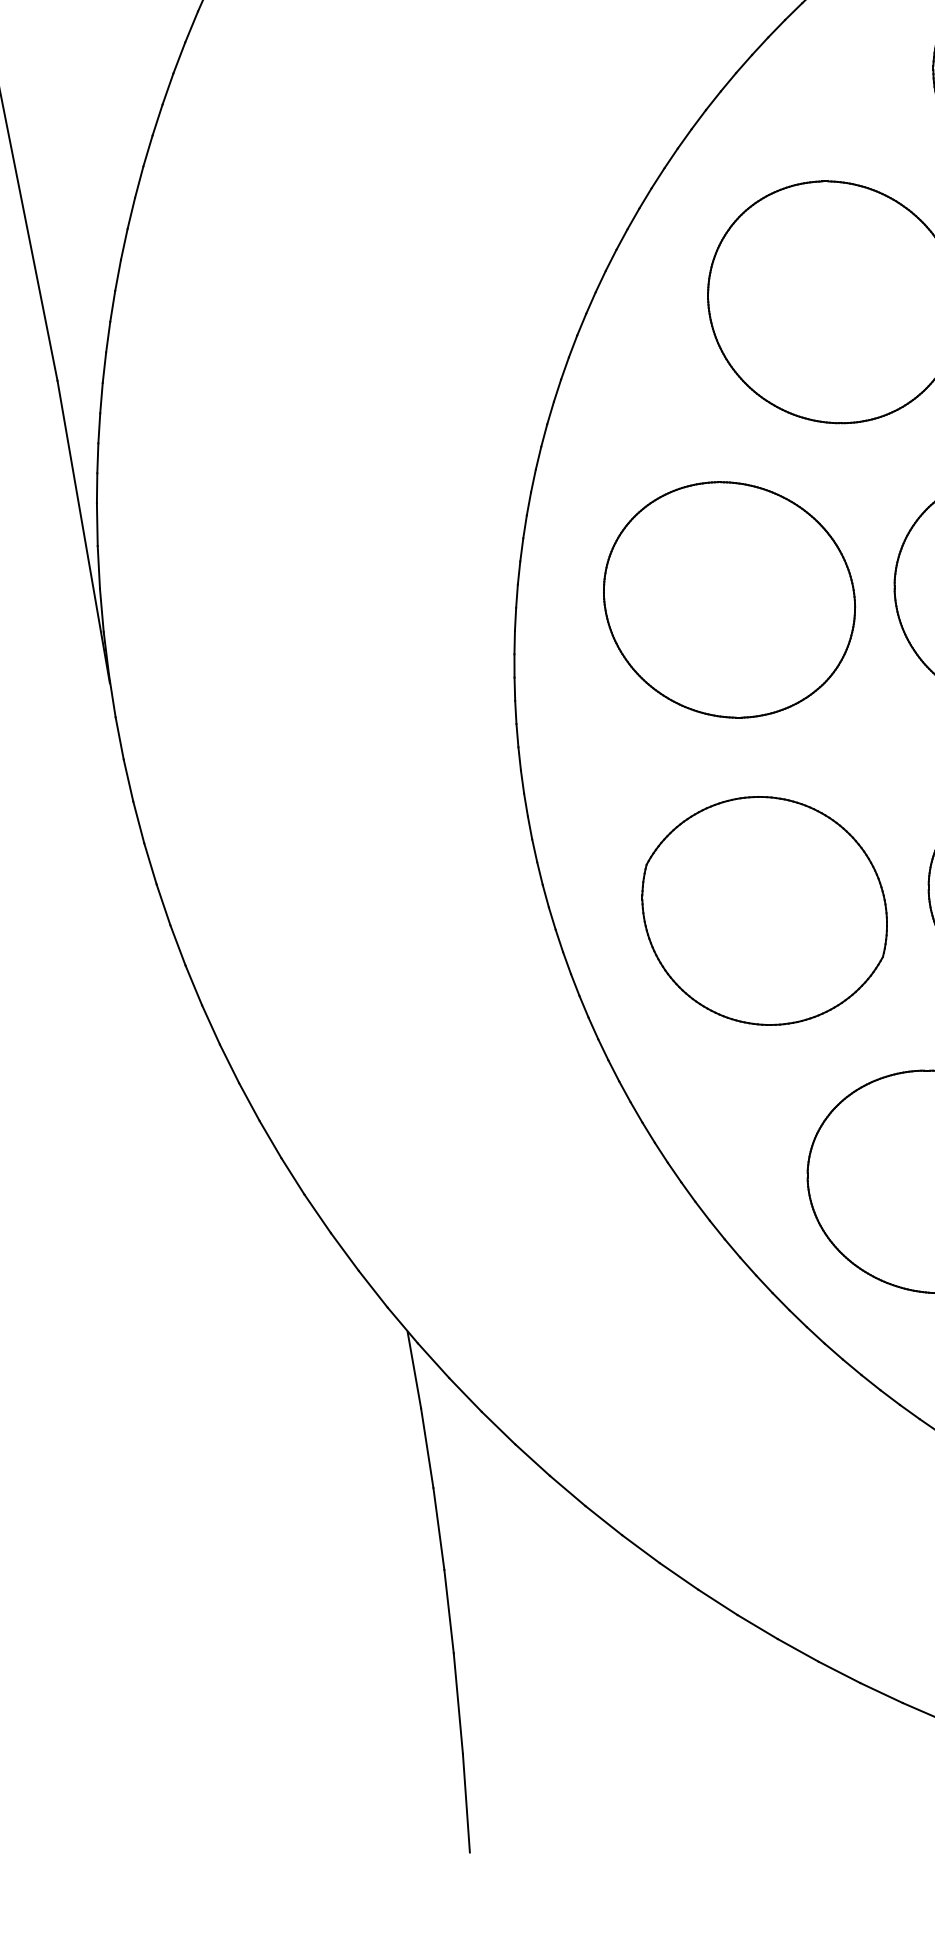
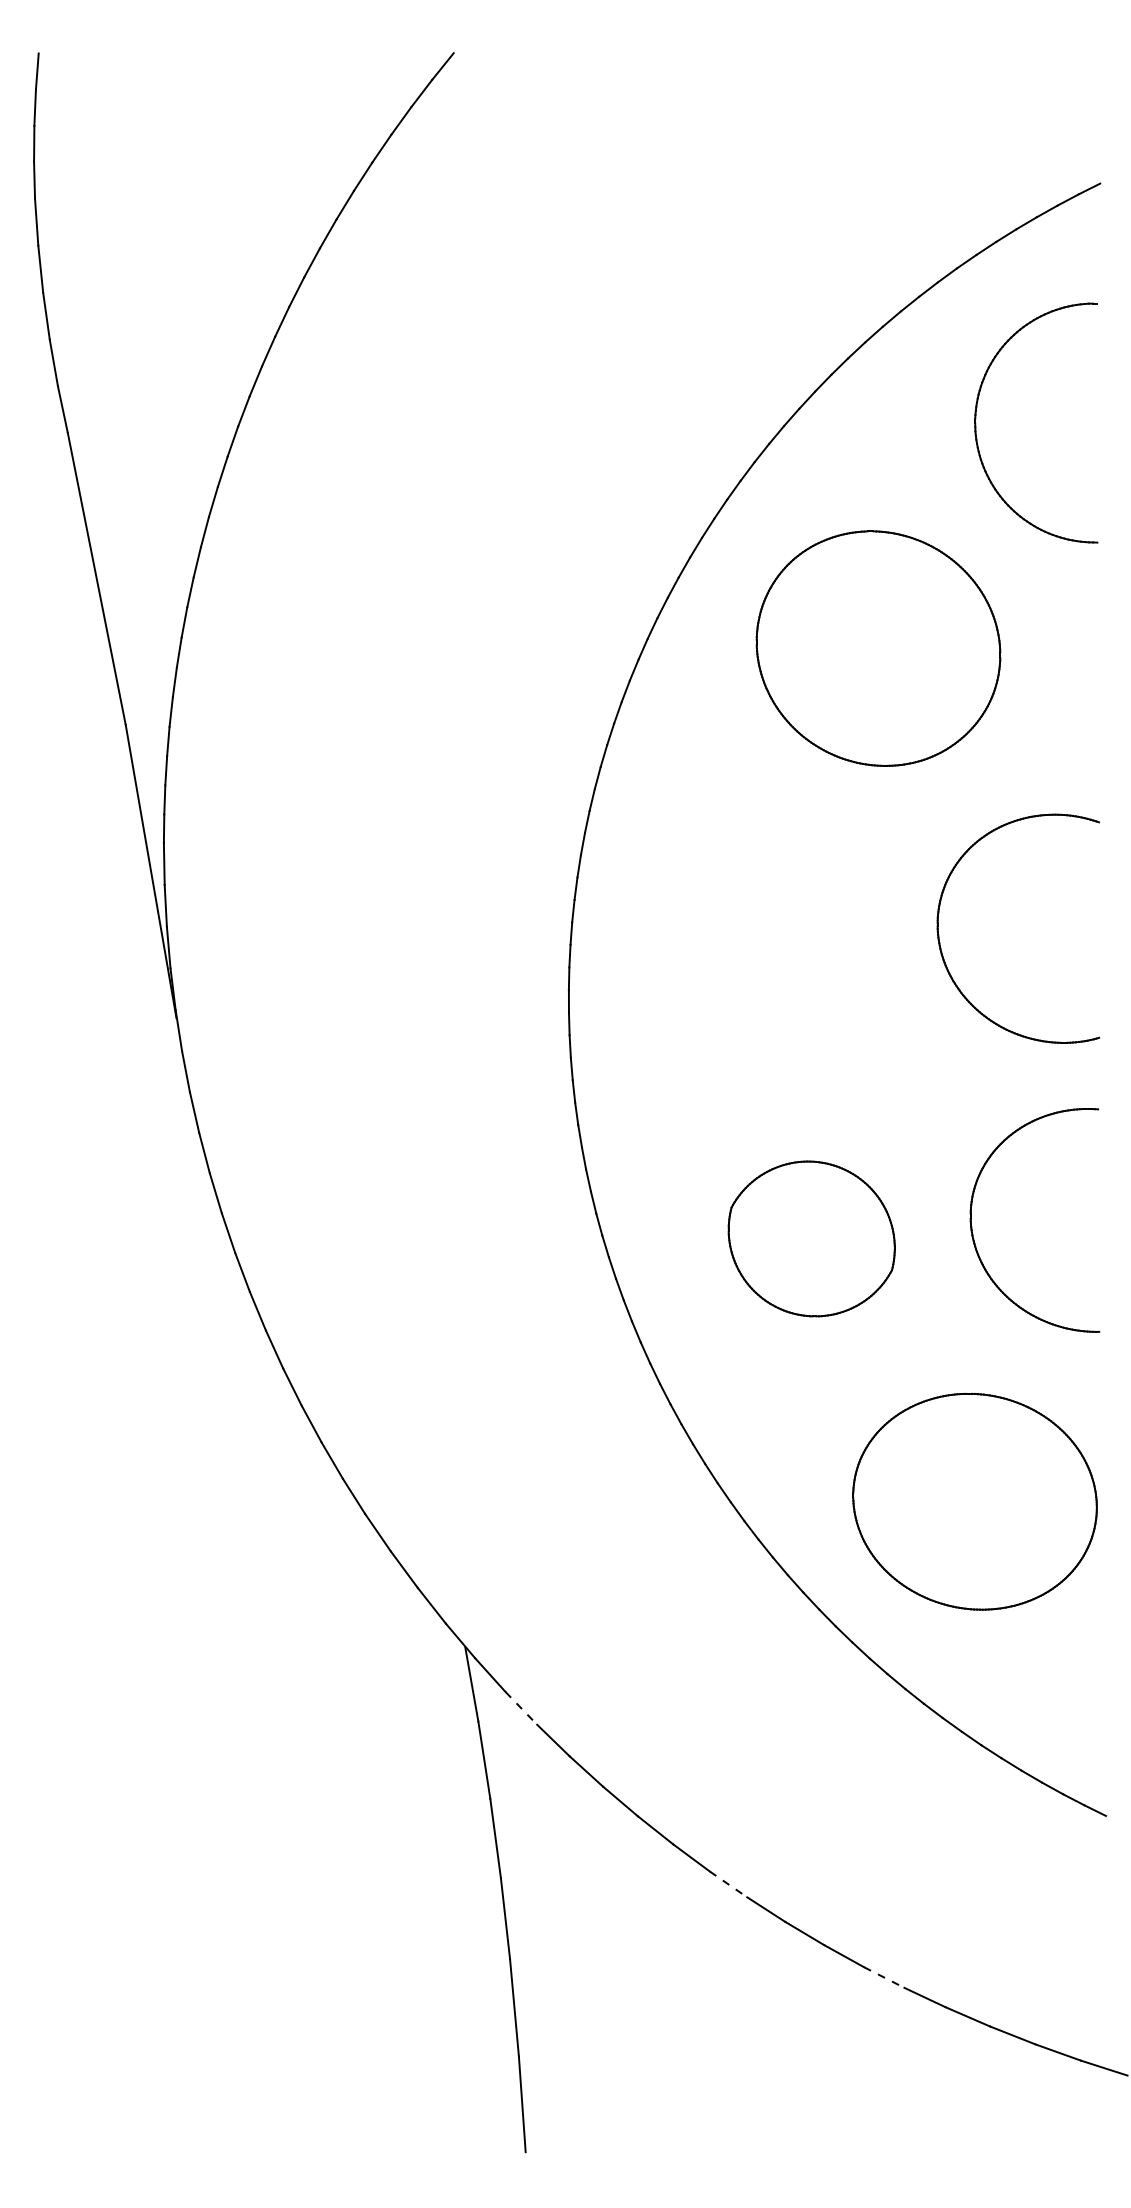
part: (729, 600) -> (777, 937), removed
part: (764, 910) -> (811, 1238), size x0.7
line: (465, 1395) -> (521, 1708), solid -> dashed
line: (679, 1576) -> (728, 1884), solid -> dashed
line: (839, 1672) -> (884, 1977), solid -> dashed

